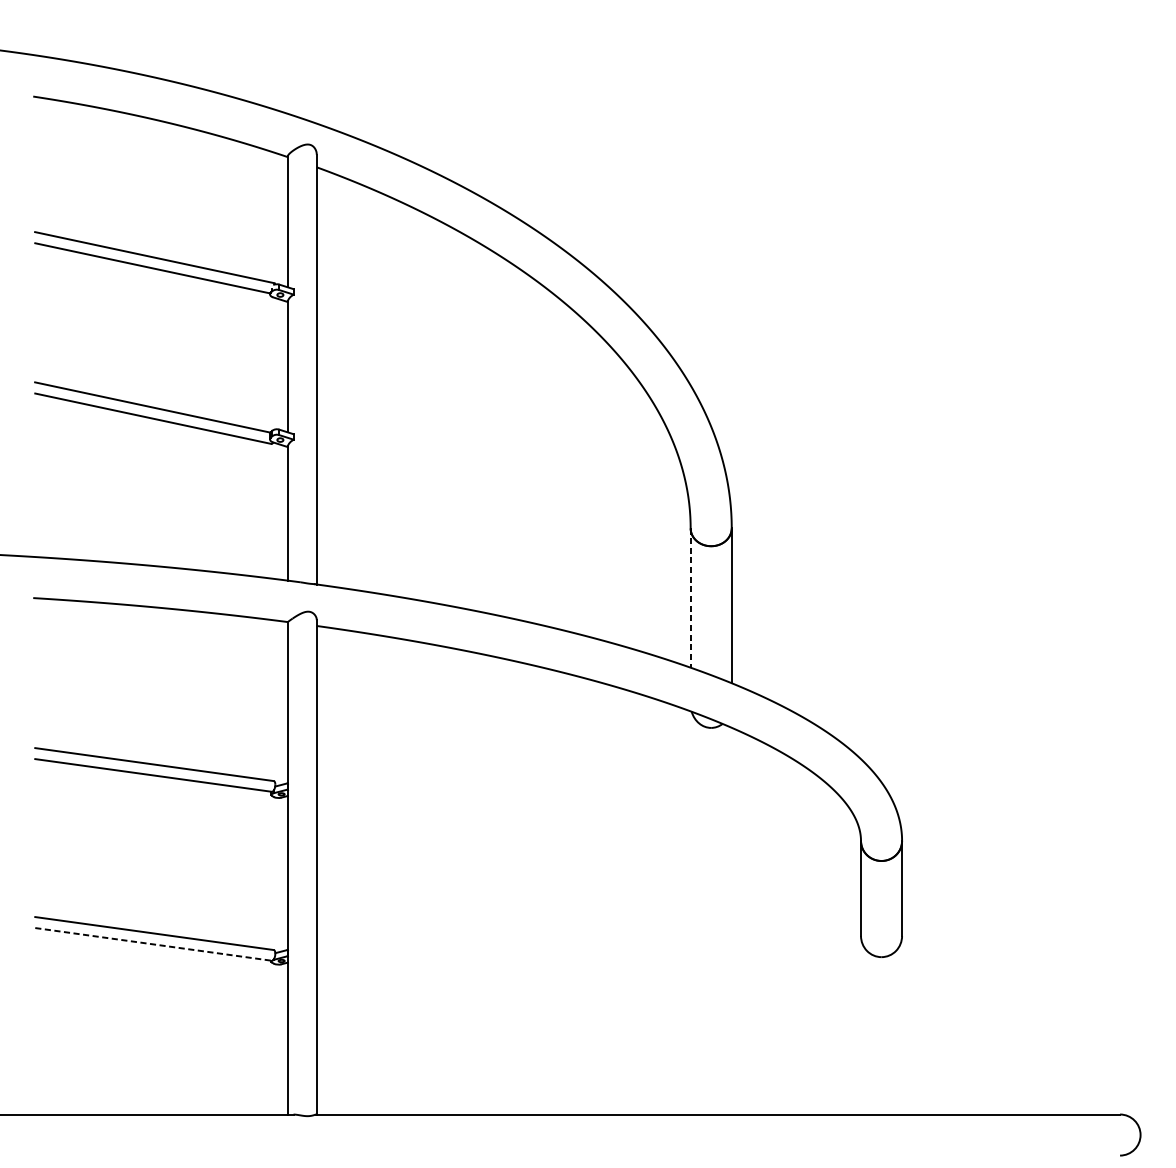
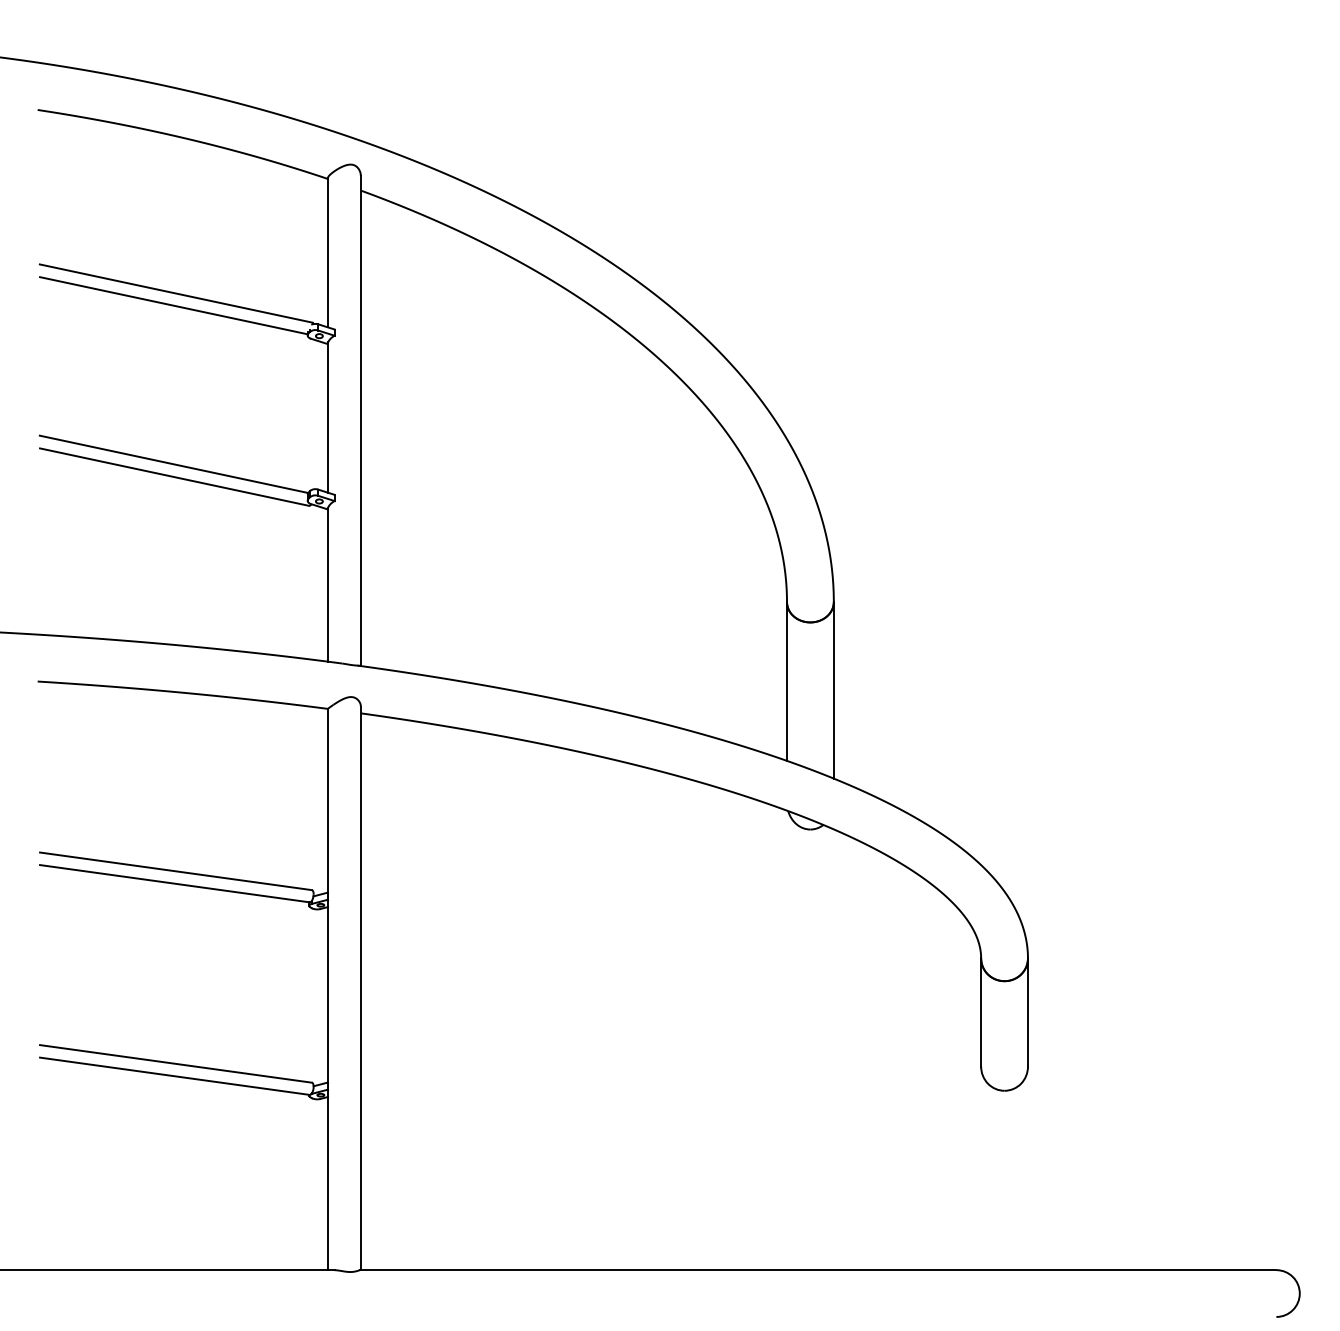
line: (691, 598) -> (787, 682), dashed -> solid
line: (154, 944) -> (175, 1076), dashed -> solid

